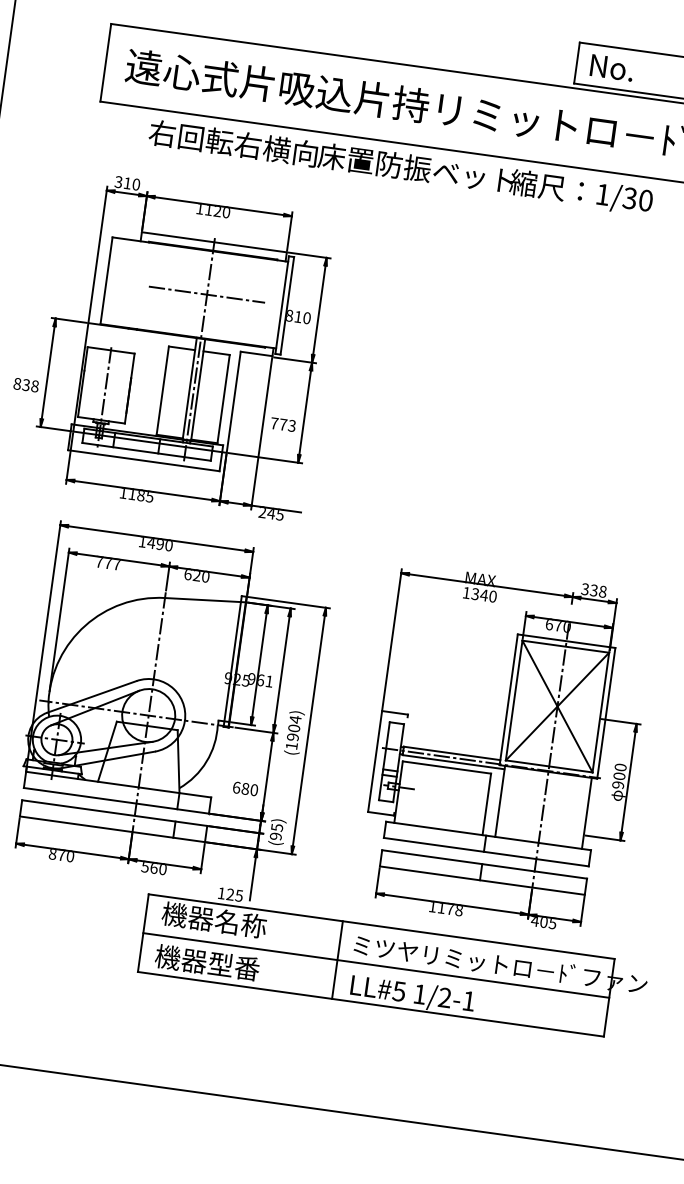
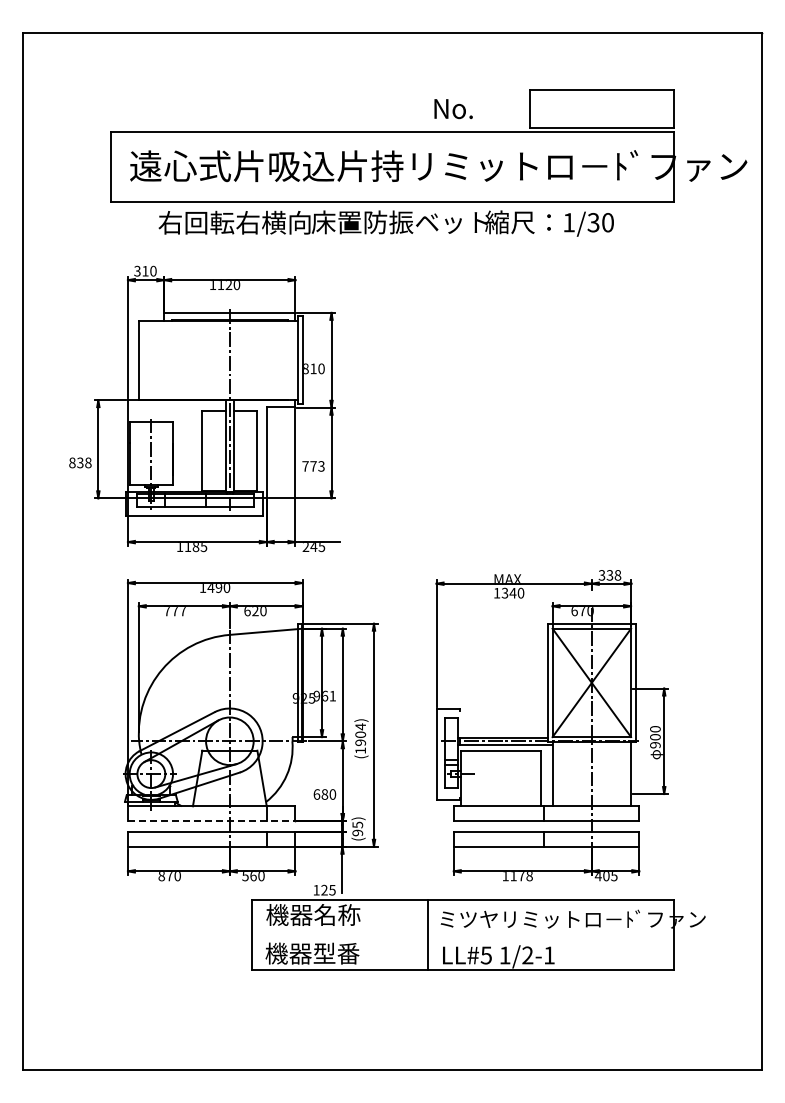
text: (611, 68) -> (453, 109), moved
line: (206, 294) -> (229, 360), removed
line: (116, 800) -> (211, 820), solid -> dashed
line: (375, 965) -> (462, 935), removed

